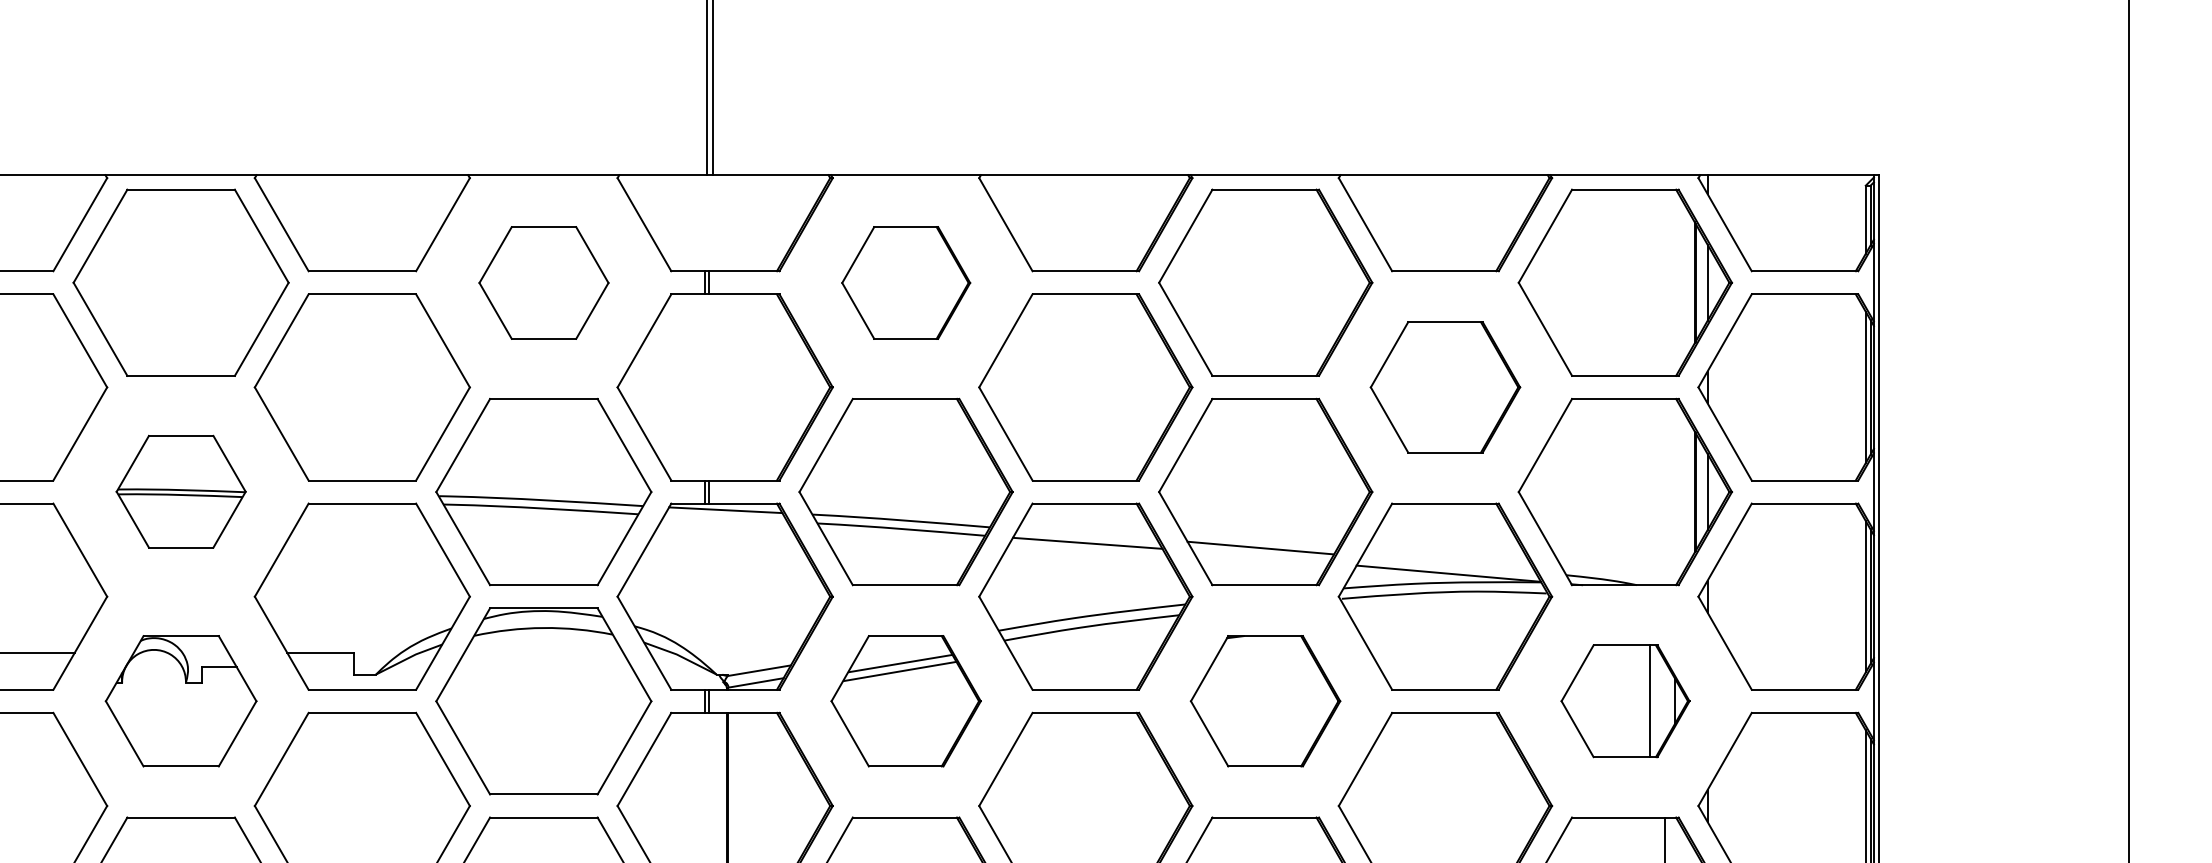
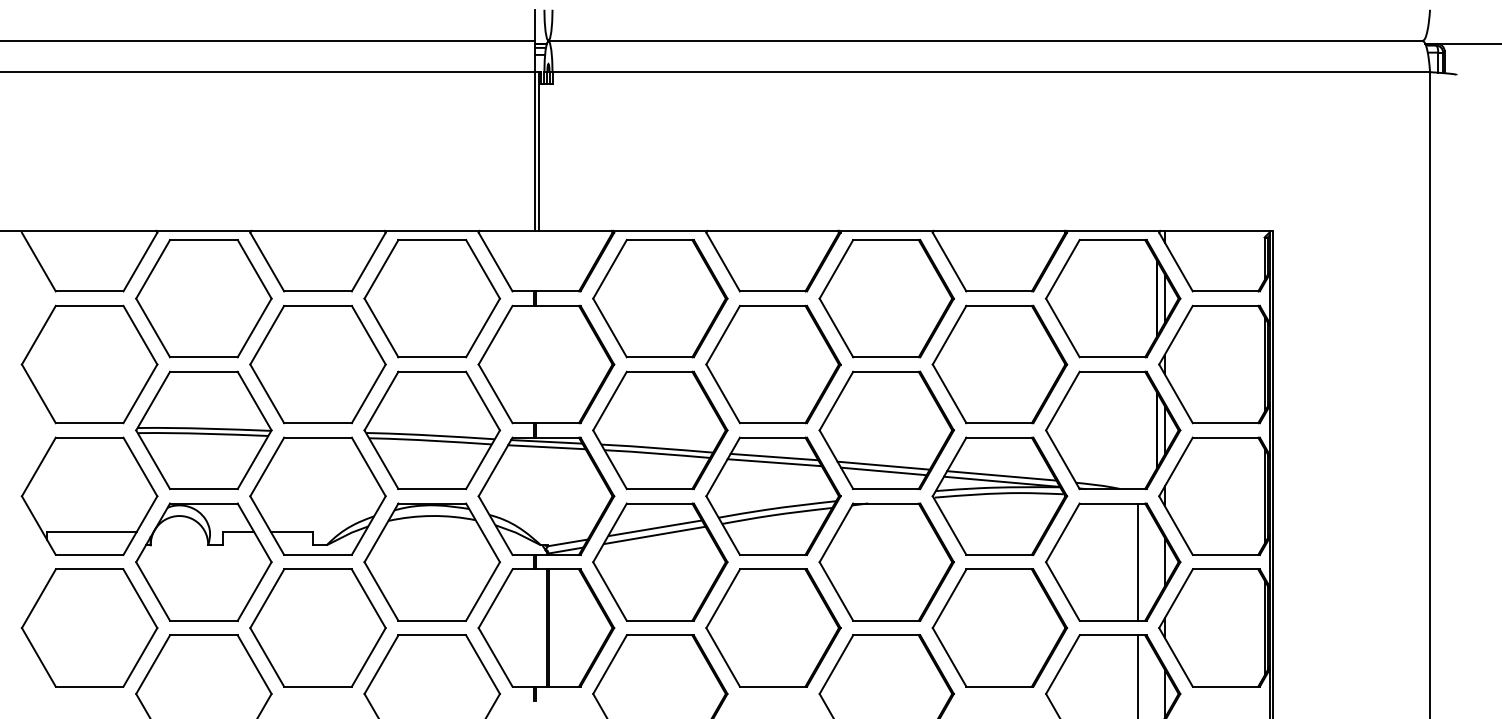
part: (544, 282) -> (432, 298), size x1.67
part: (906, 282) -> (660, 298), size x1.67
part: (1444, 387) -> (999, 364), size x1.43
part: (180, 490) -> (203, 429), size x1.67
line: (725, 519) -> (546, 447), added
line: (1087, 533) -> (774, 456), added
line: (1260, 557) -> (883, 471), added
line: (1447, 563) -> (1001, 475), added
part: (180, 700) -> (203, 561), size x1.43
part: (906, 700) -> (660, 561), size x1.43
part: (1265, 700) -> (886, 561), size x1.43
part: (1625, 700) -> (1113, 561), size x1.67

